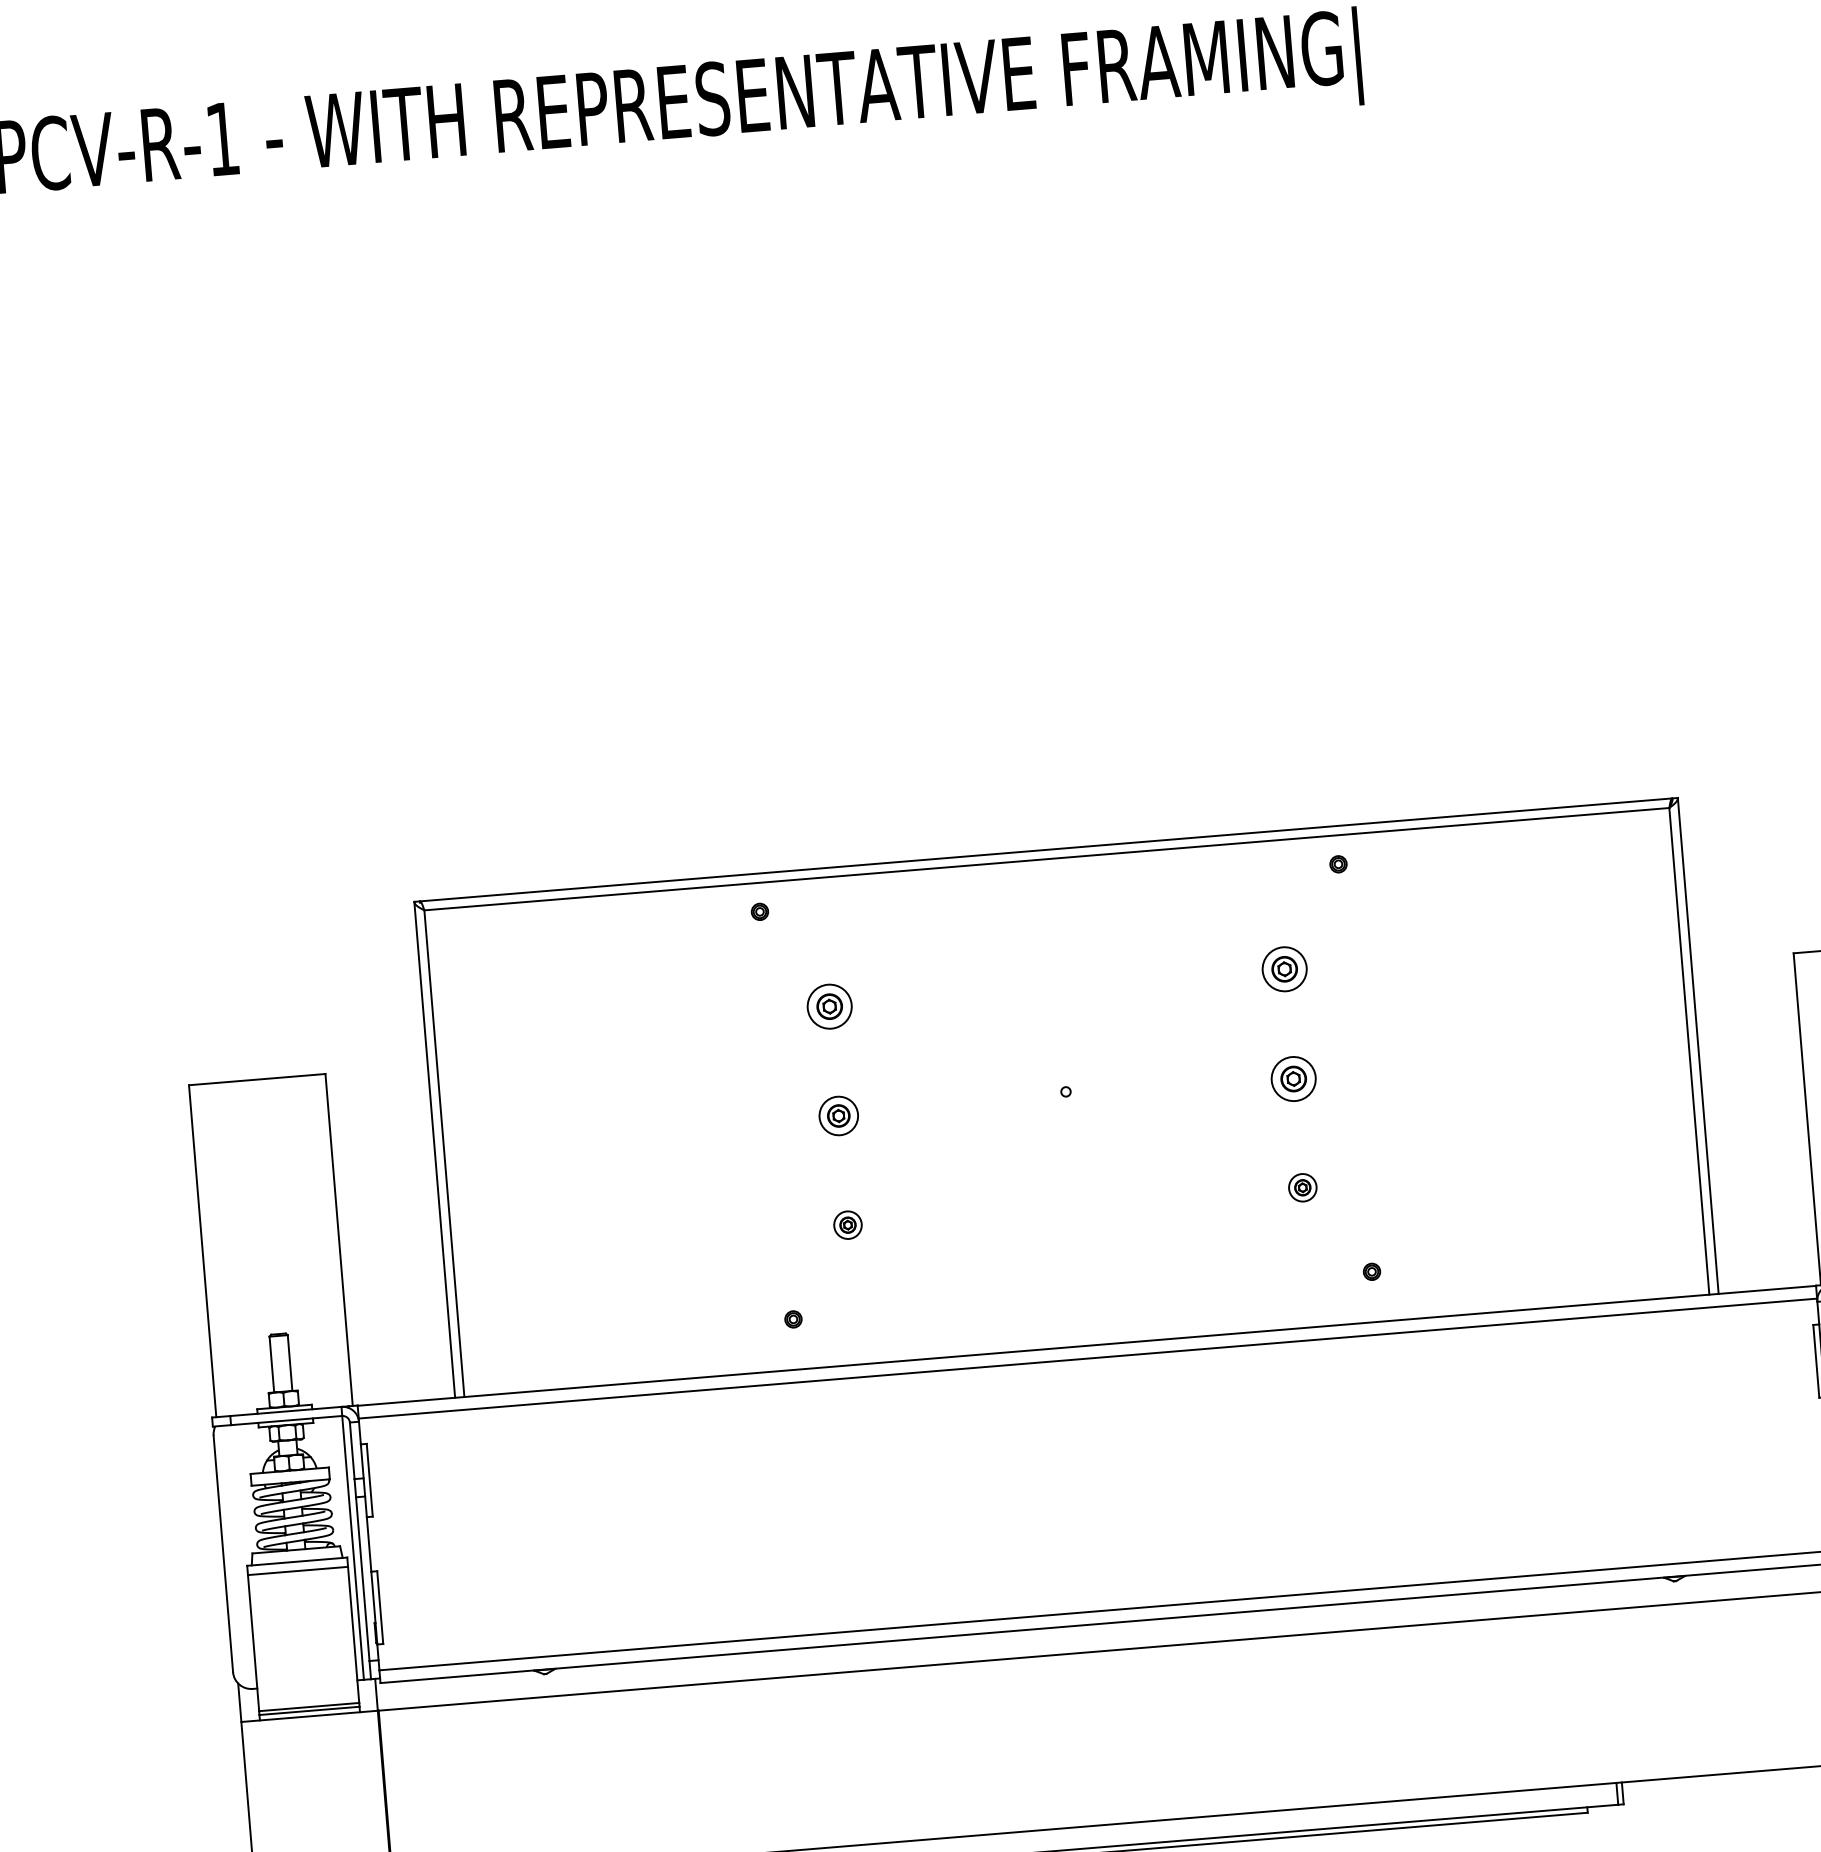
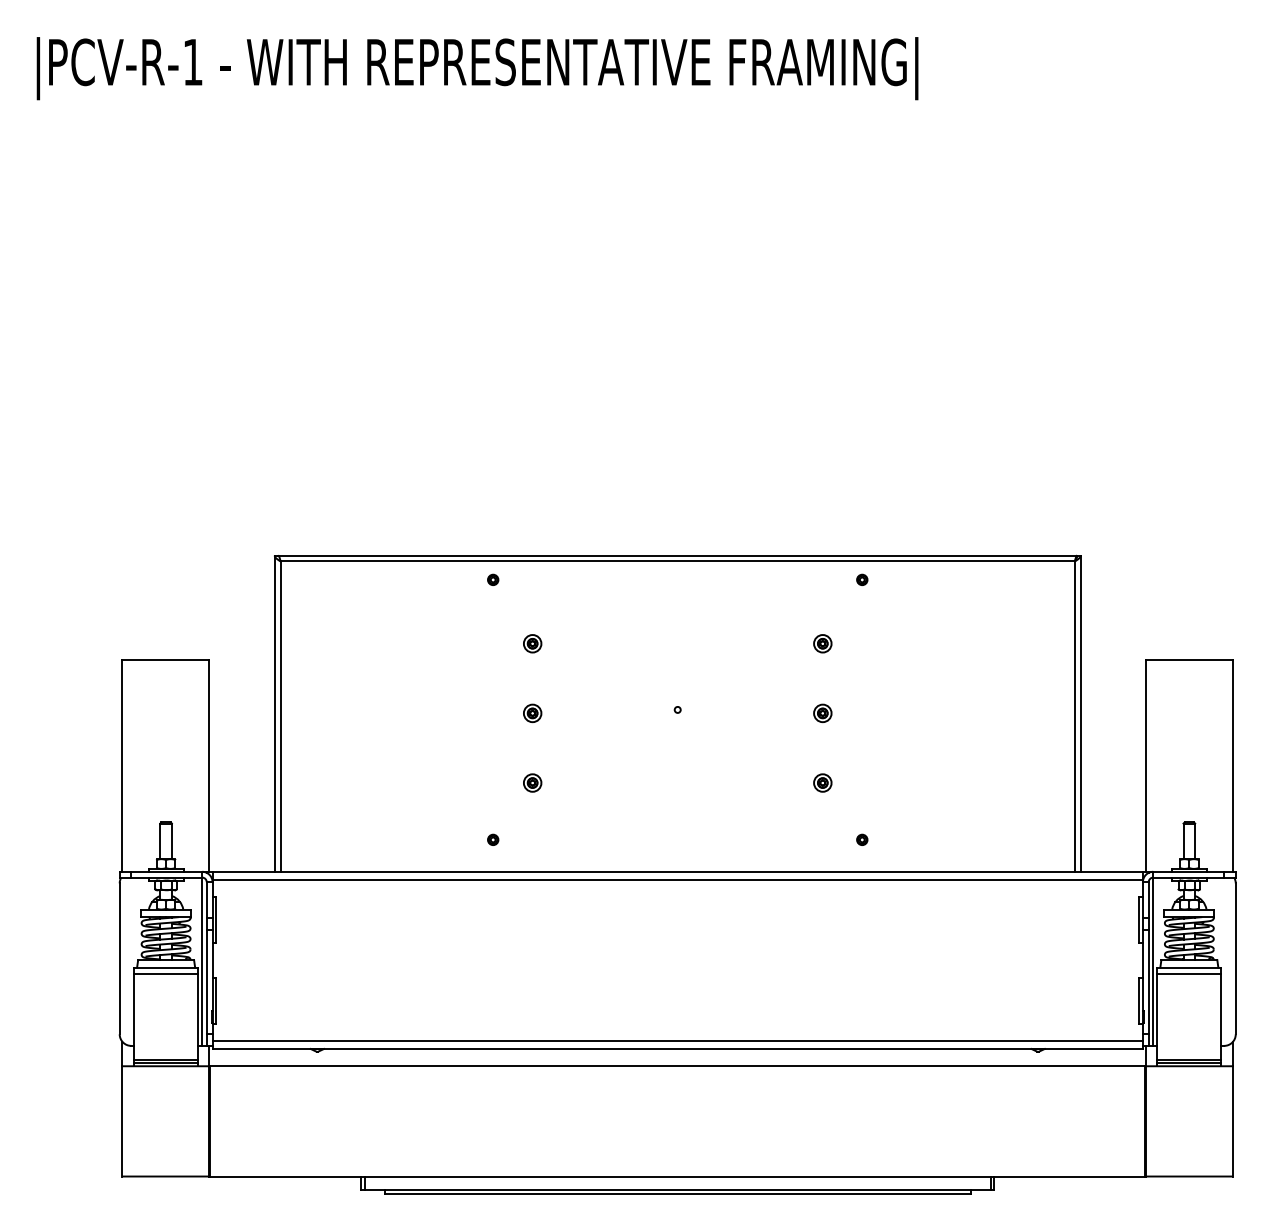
part: (1284, 969) -> (822, 643), size x0.62
part: (829, 1006) -> (532, 643), size x0.62
part: (1293, 1077) -> (822, 712), size x0.62
part: (838, 1116) -> (532, 713), size x0.71

